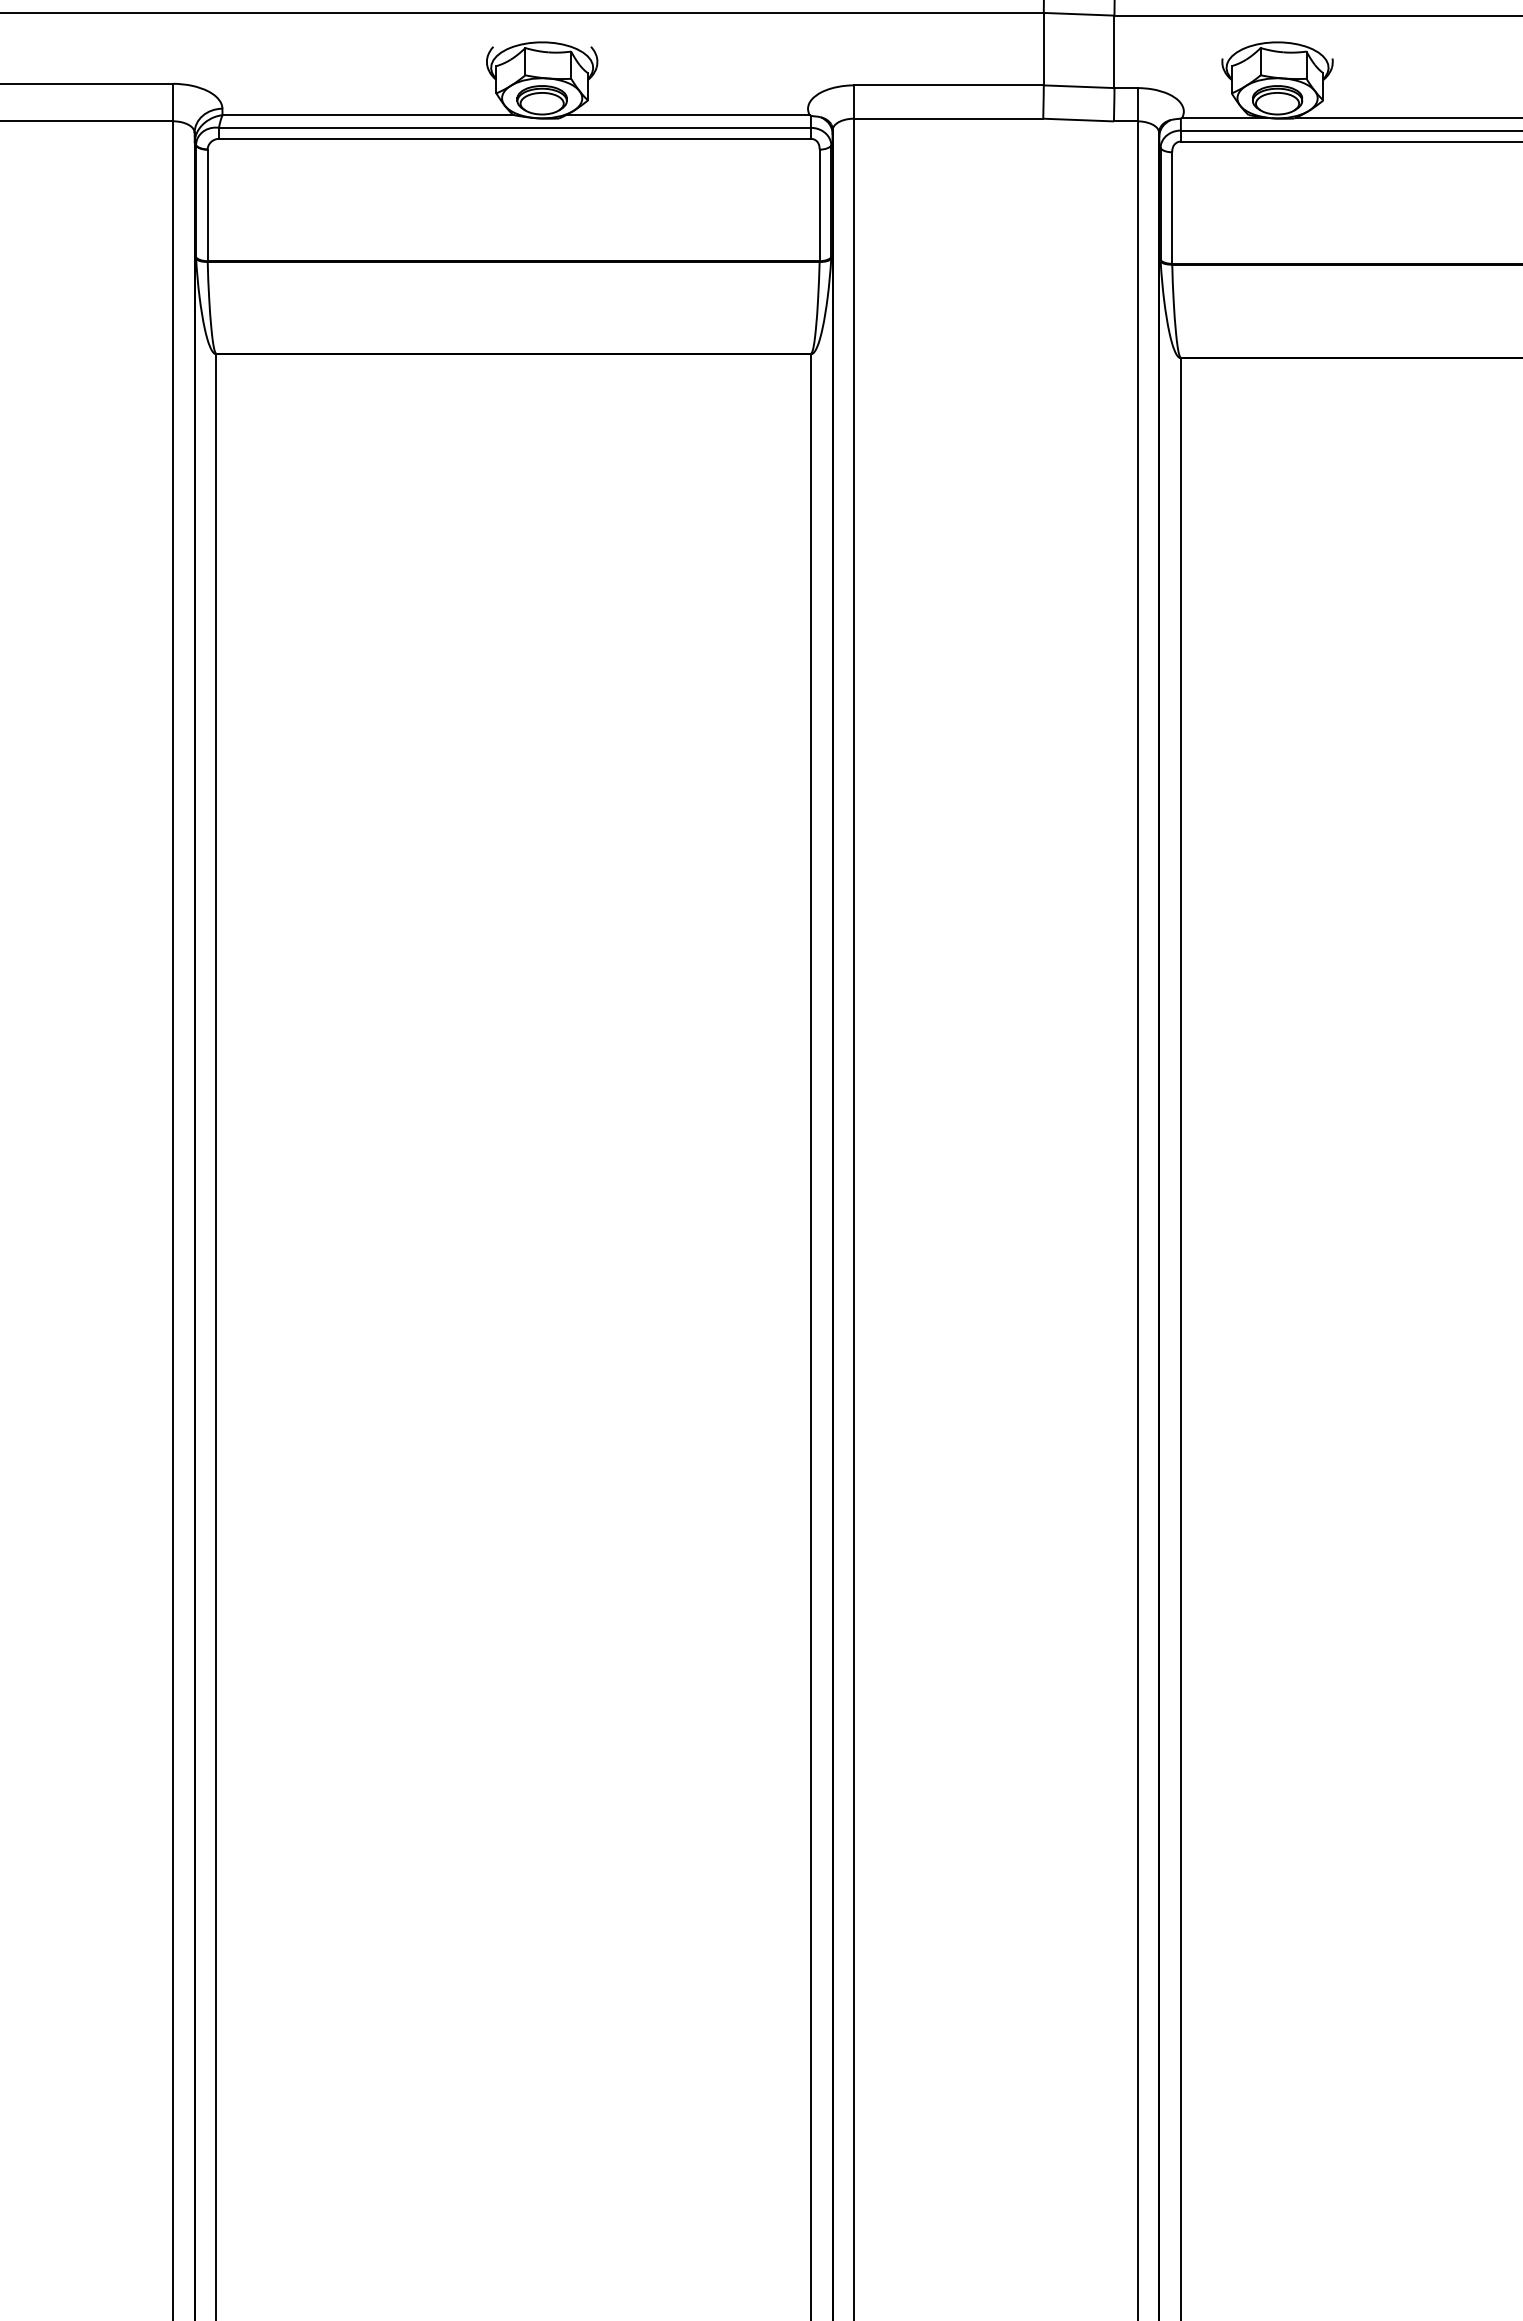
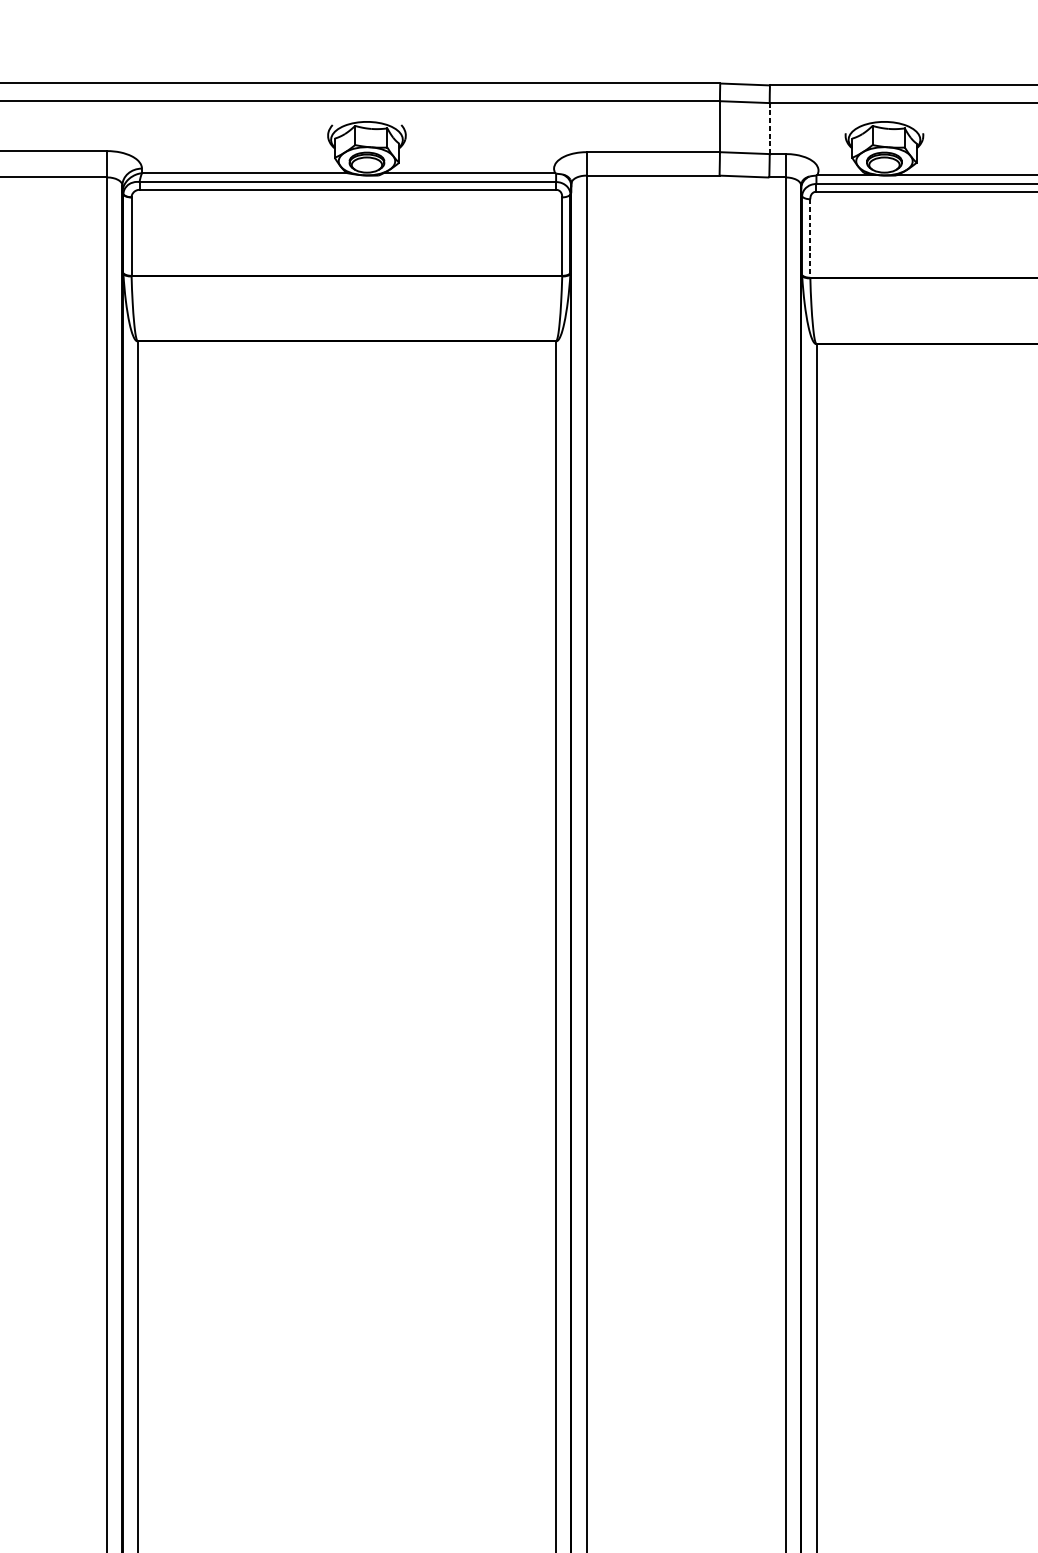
line: (1114, 51) -> (769, 128), solid -> dashed
line: (1172, 208) -> (810, 238), solid -> dashed

